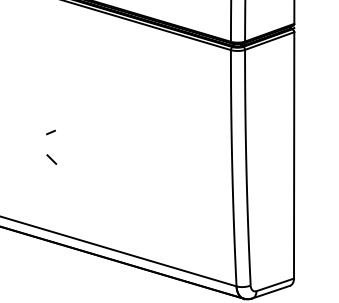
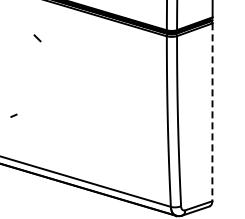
curve: (50, 132) -> (13, 115), moved
line: (294, 155) -> (212, 112), solid -> dashed
curve: (51, 159) -> (37, 38), moved

